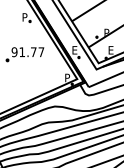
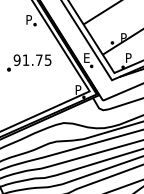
text: (111, 49) -> (129, 57), E -> P
text: (41, 51) -> (48, 59), 91.77 -> 91.75

